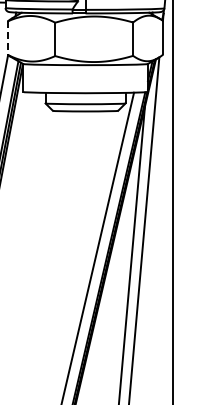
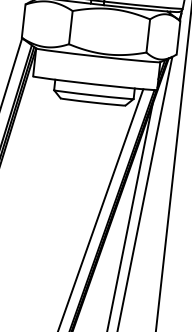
line: (7, 38) -> (23, 21), dashed -> solid

